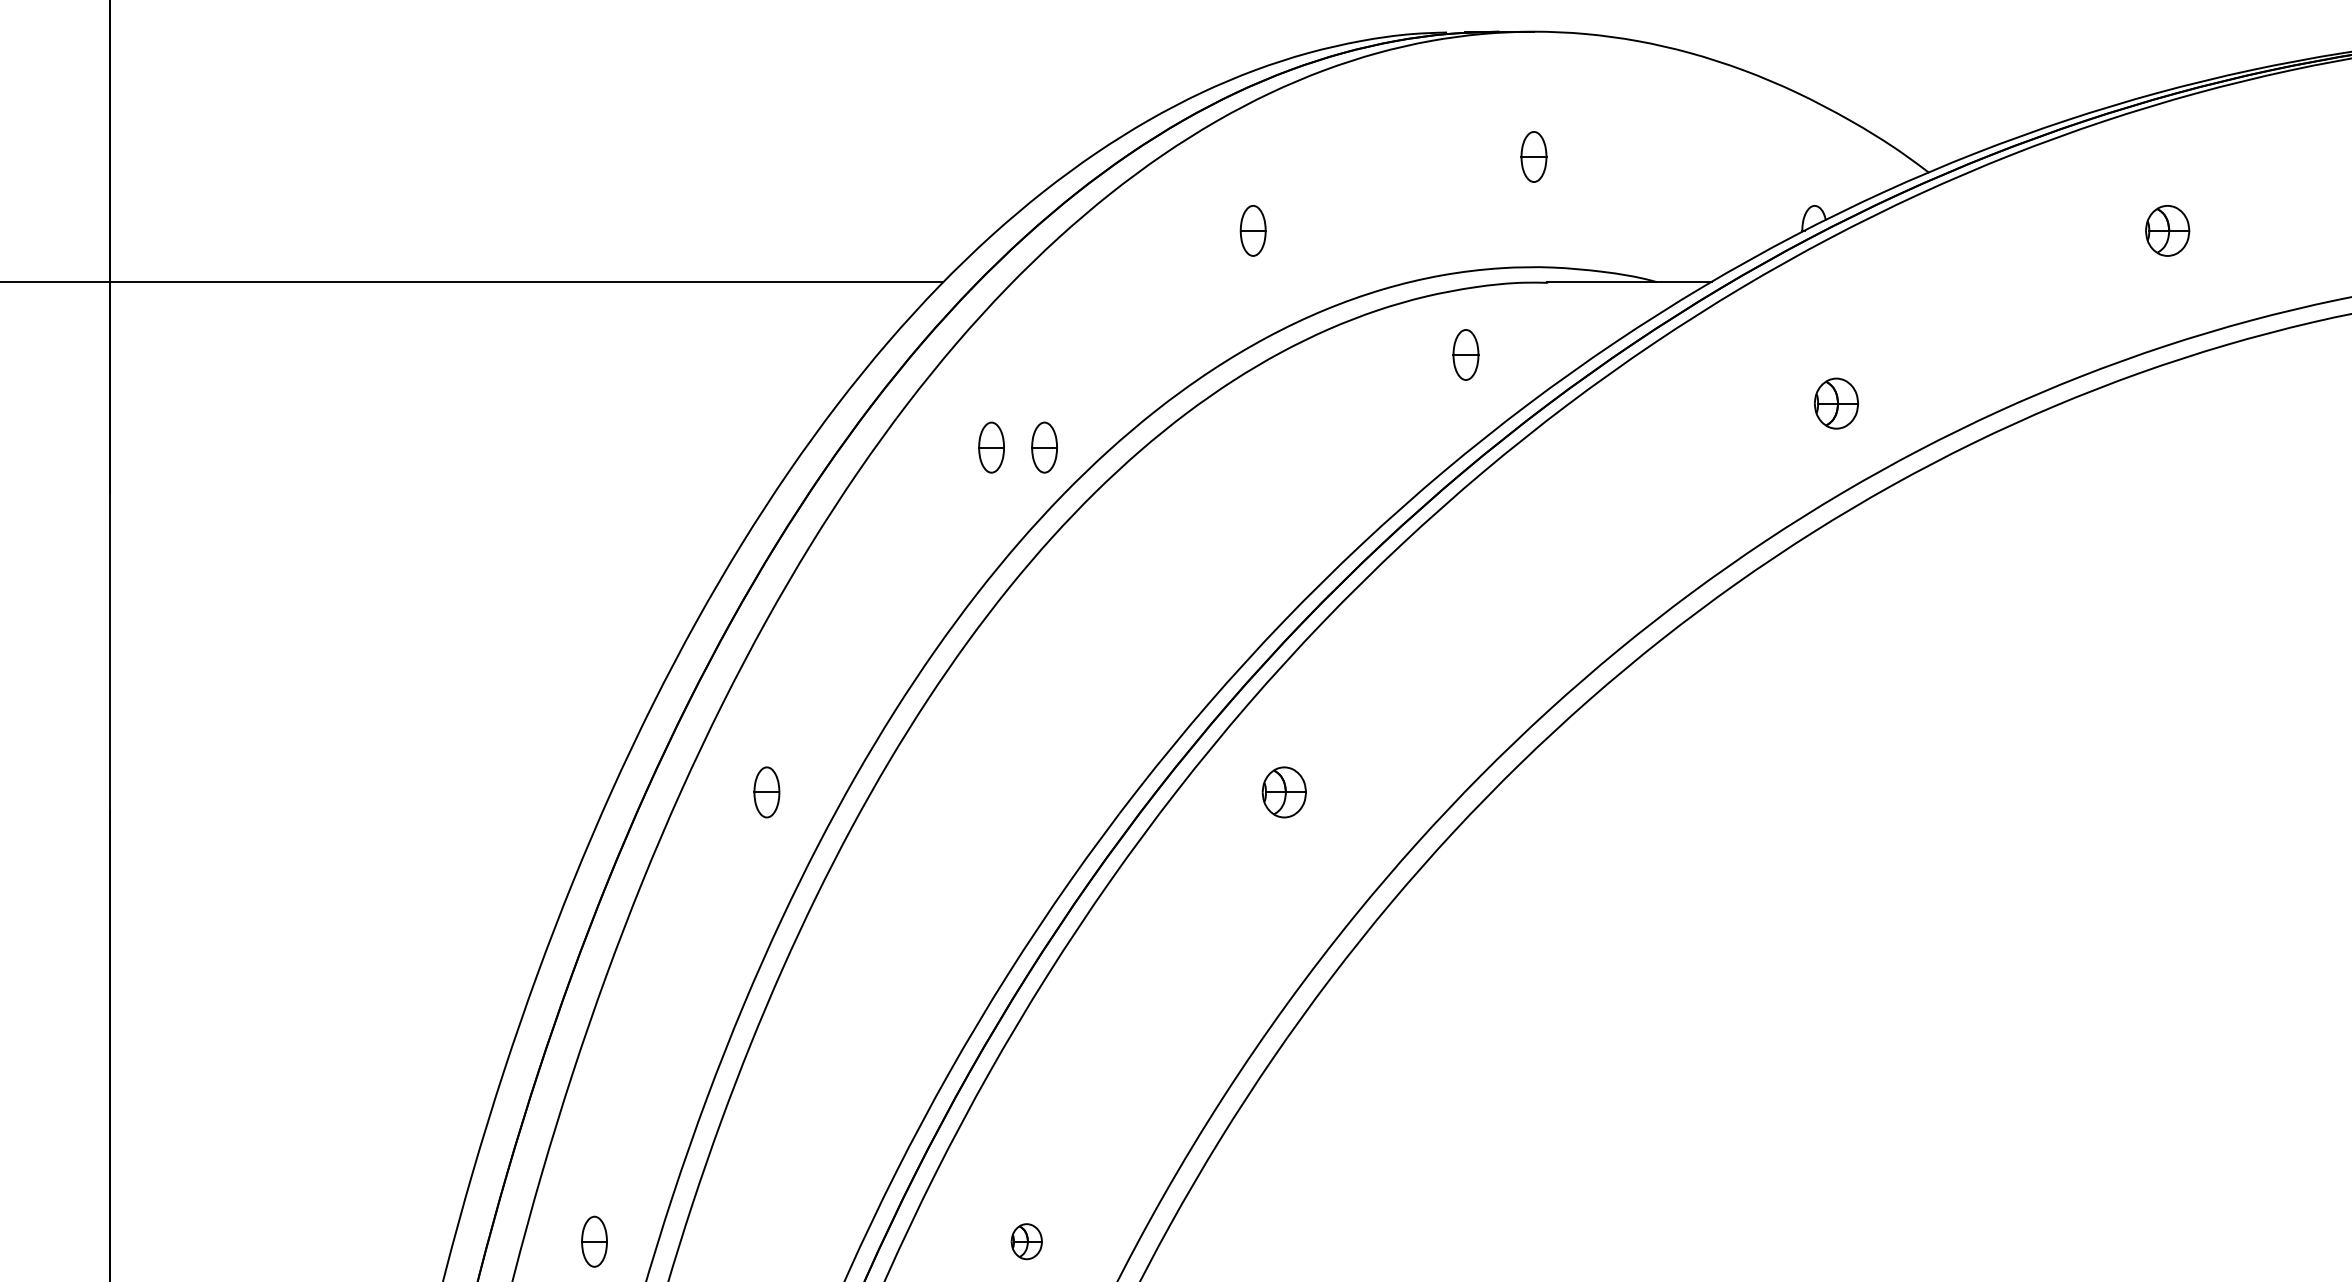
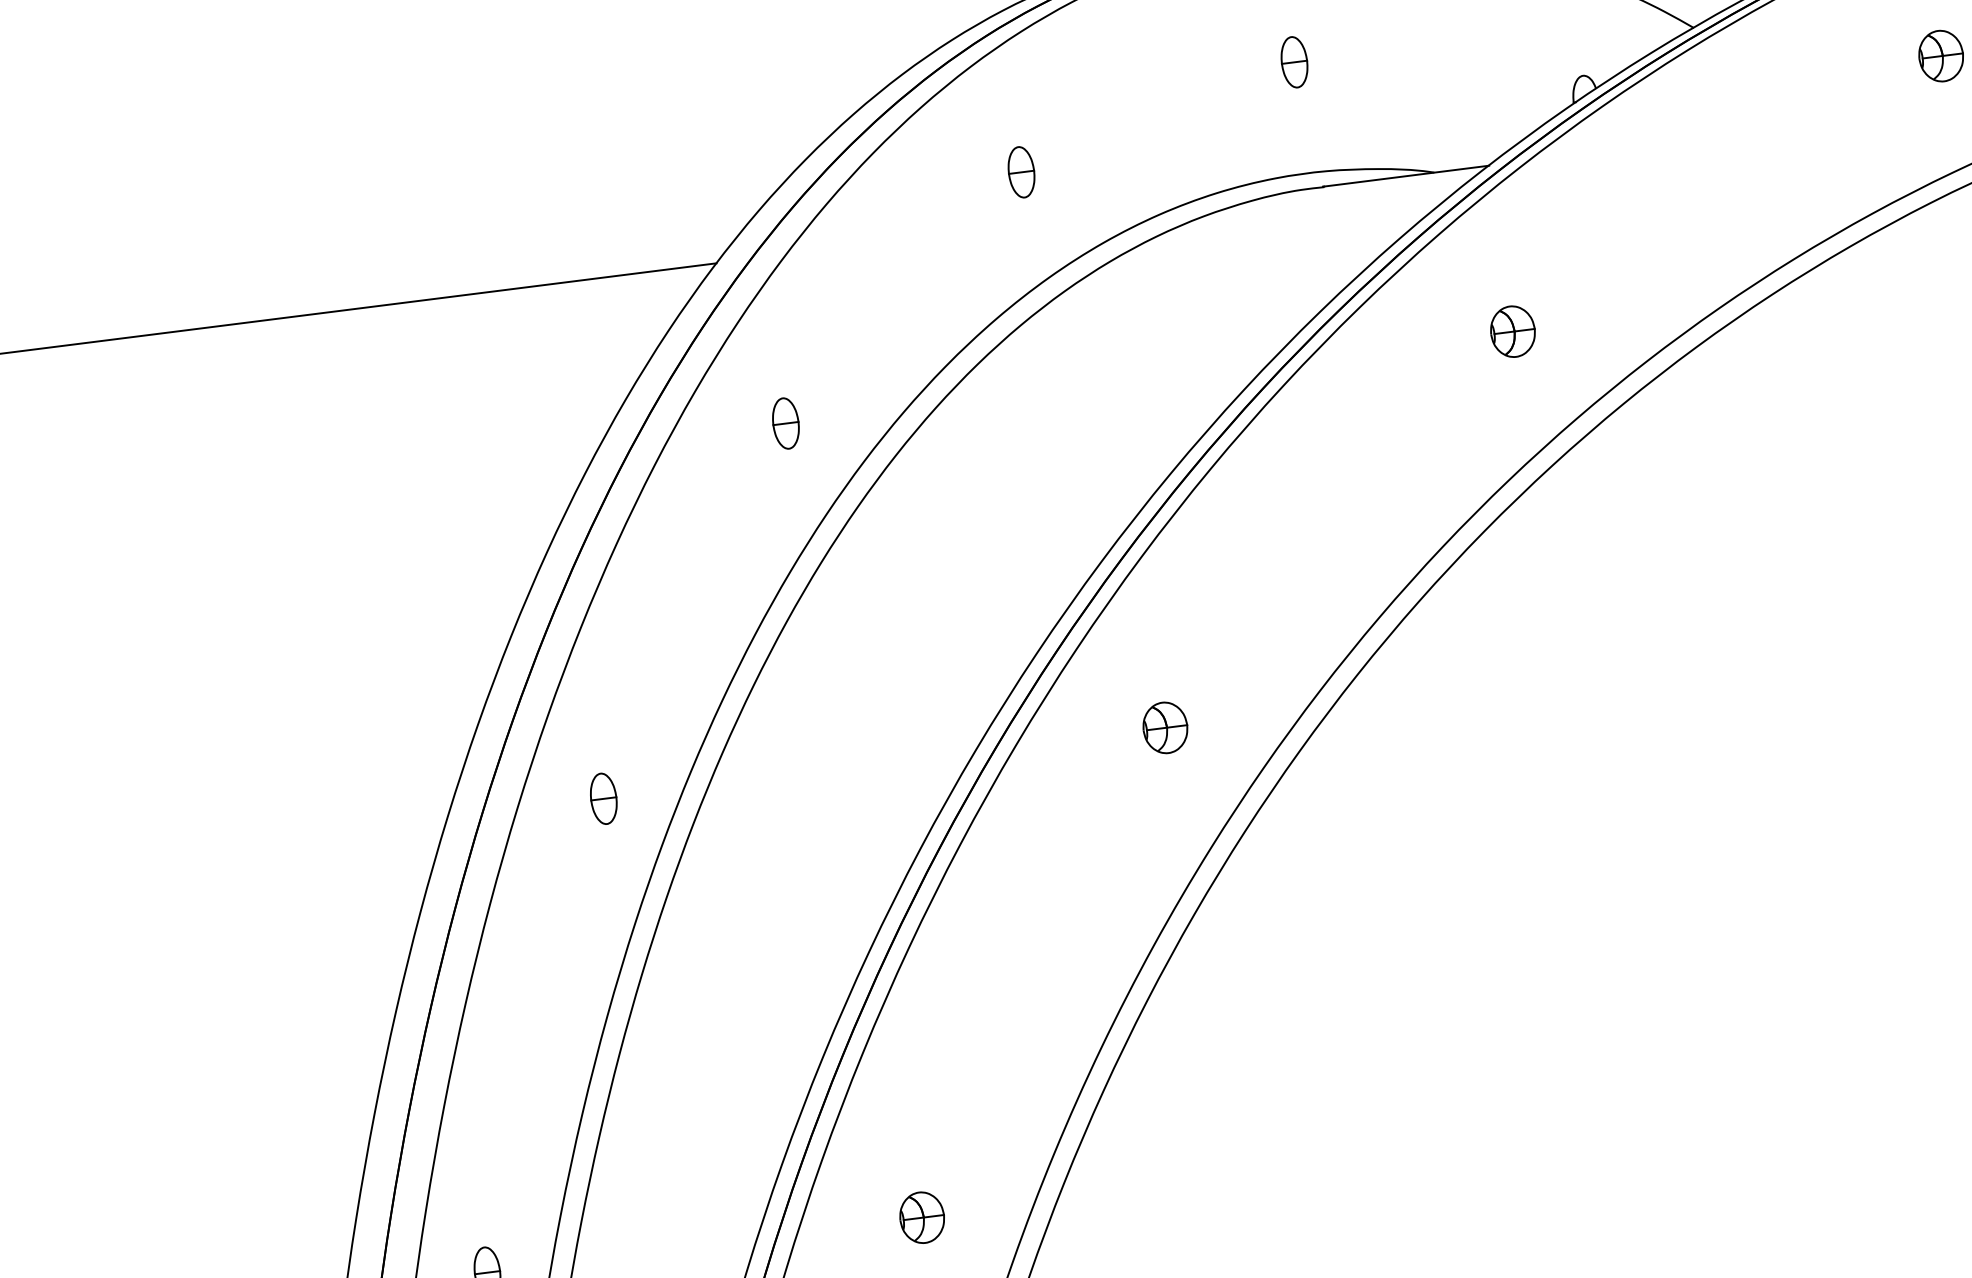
part: (1465, 354) -> (1250, 269), removed
part: (1836, 403) -> (1512, 331), moved
part: (1044, 447) -> (839, 416), removed
part: (1283, 792) -> (1164, 728), moved
part: (1026, 1241) -> (921, 1217), size x1.43

